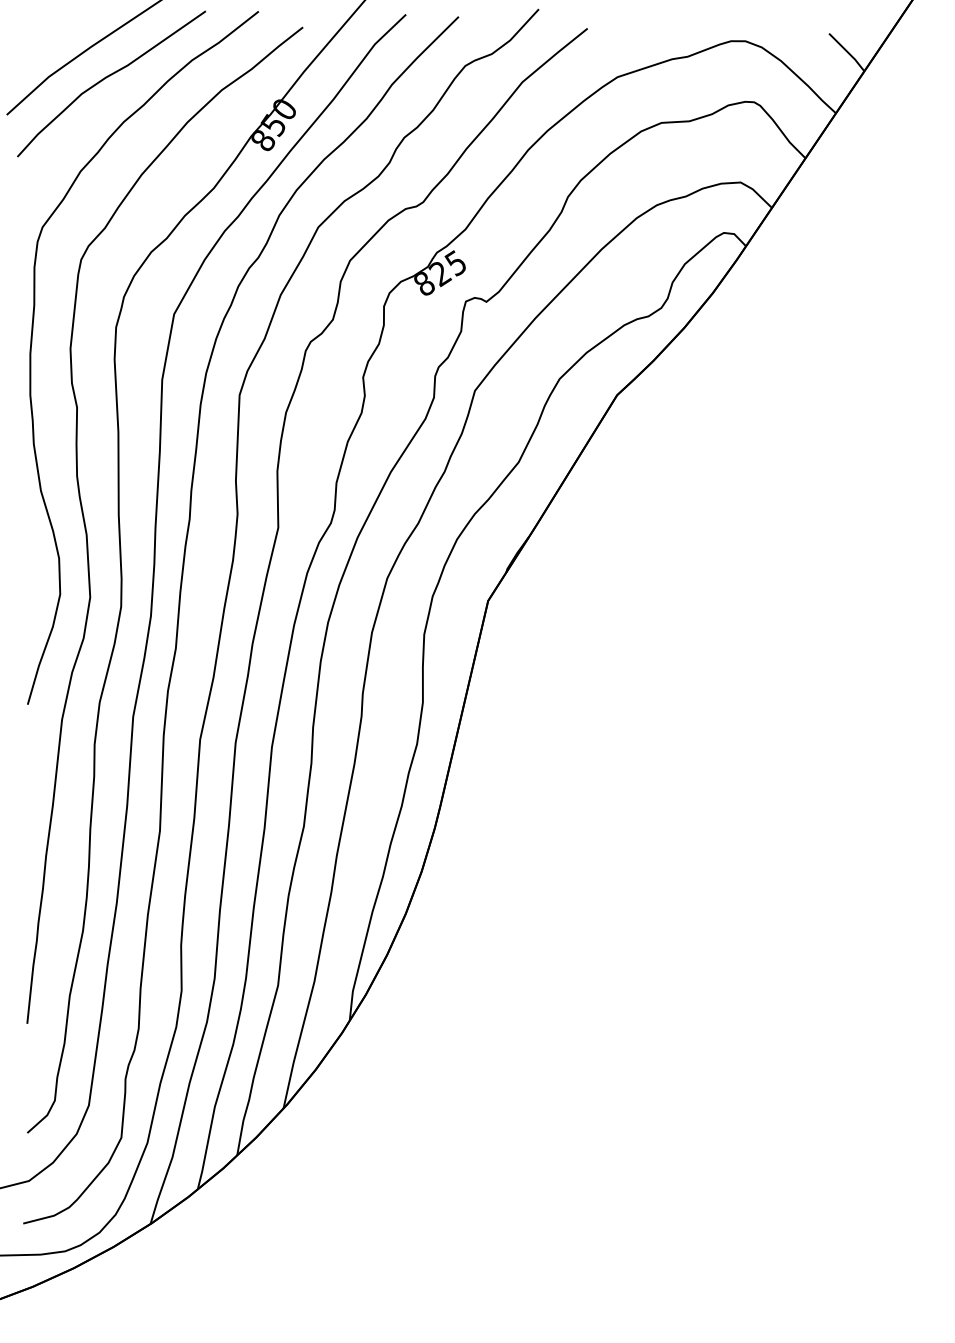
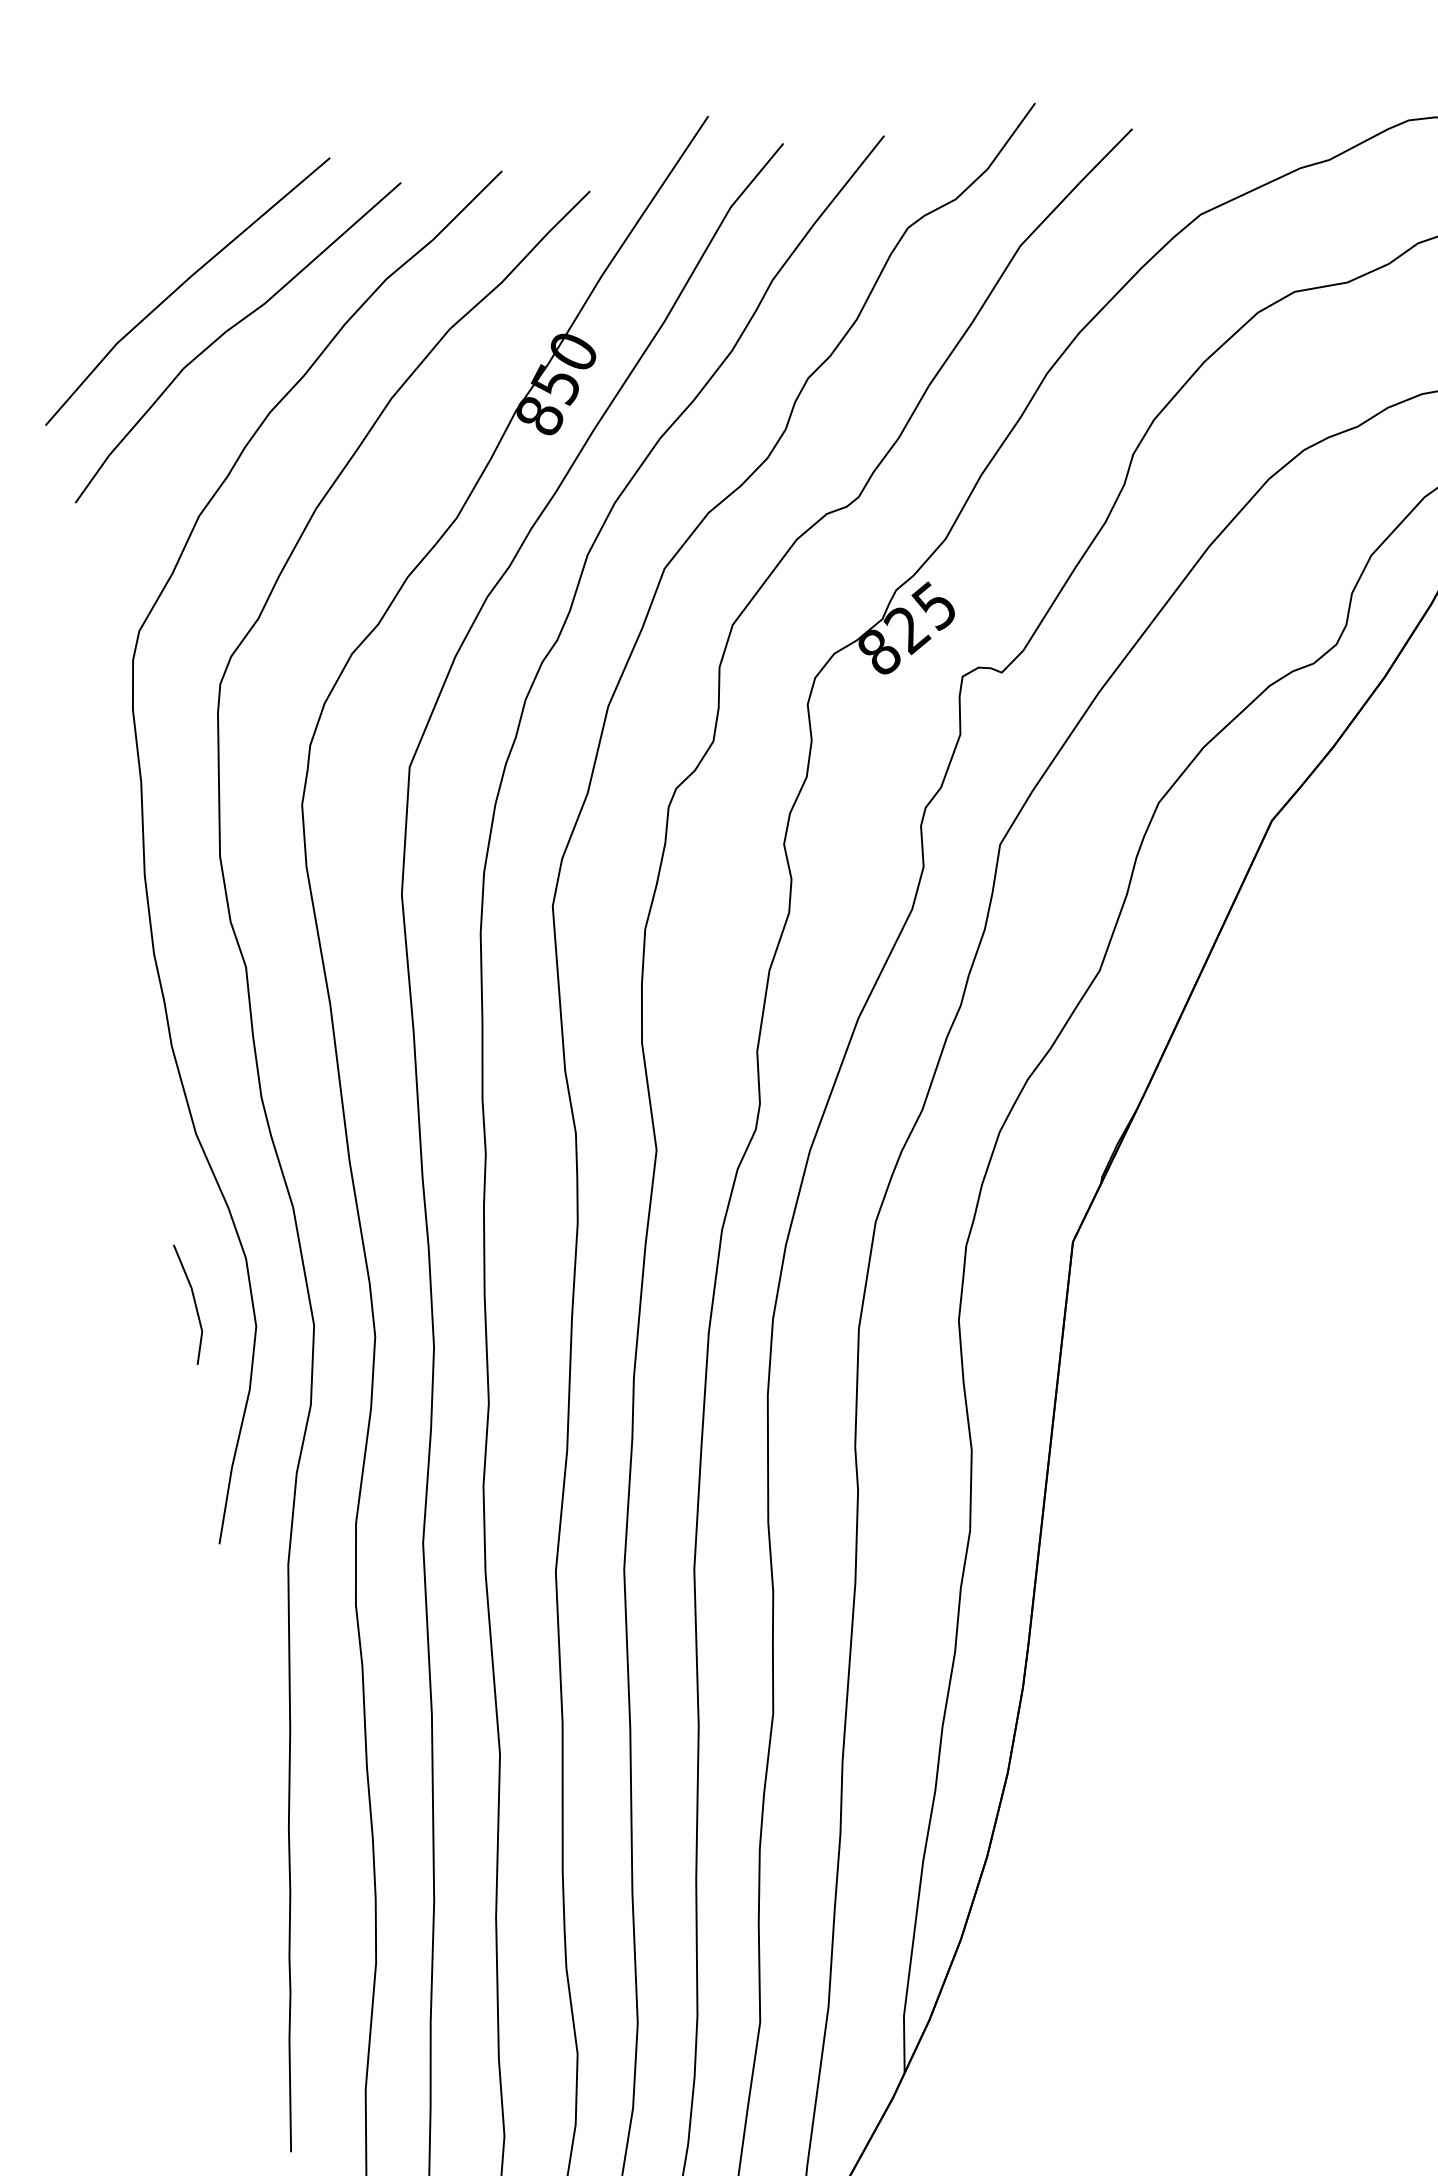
line: (29, 578) -> (194, 1303), added

